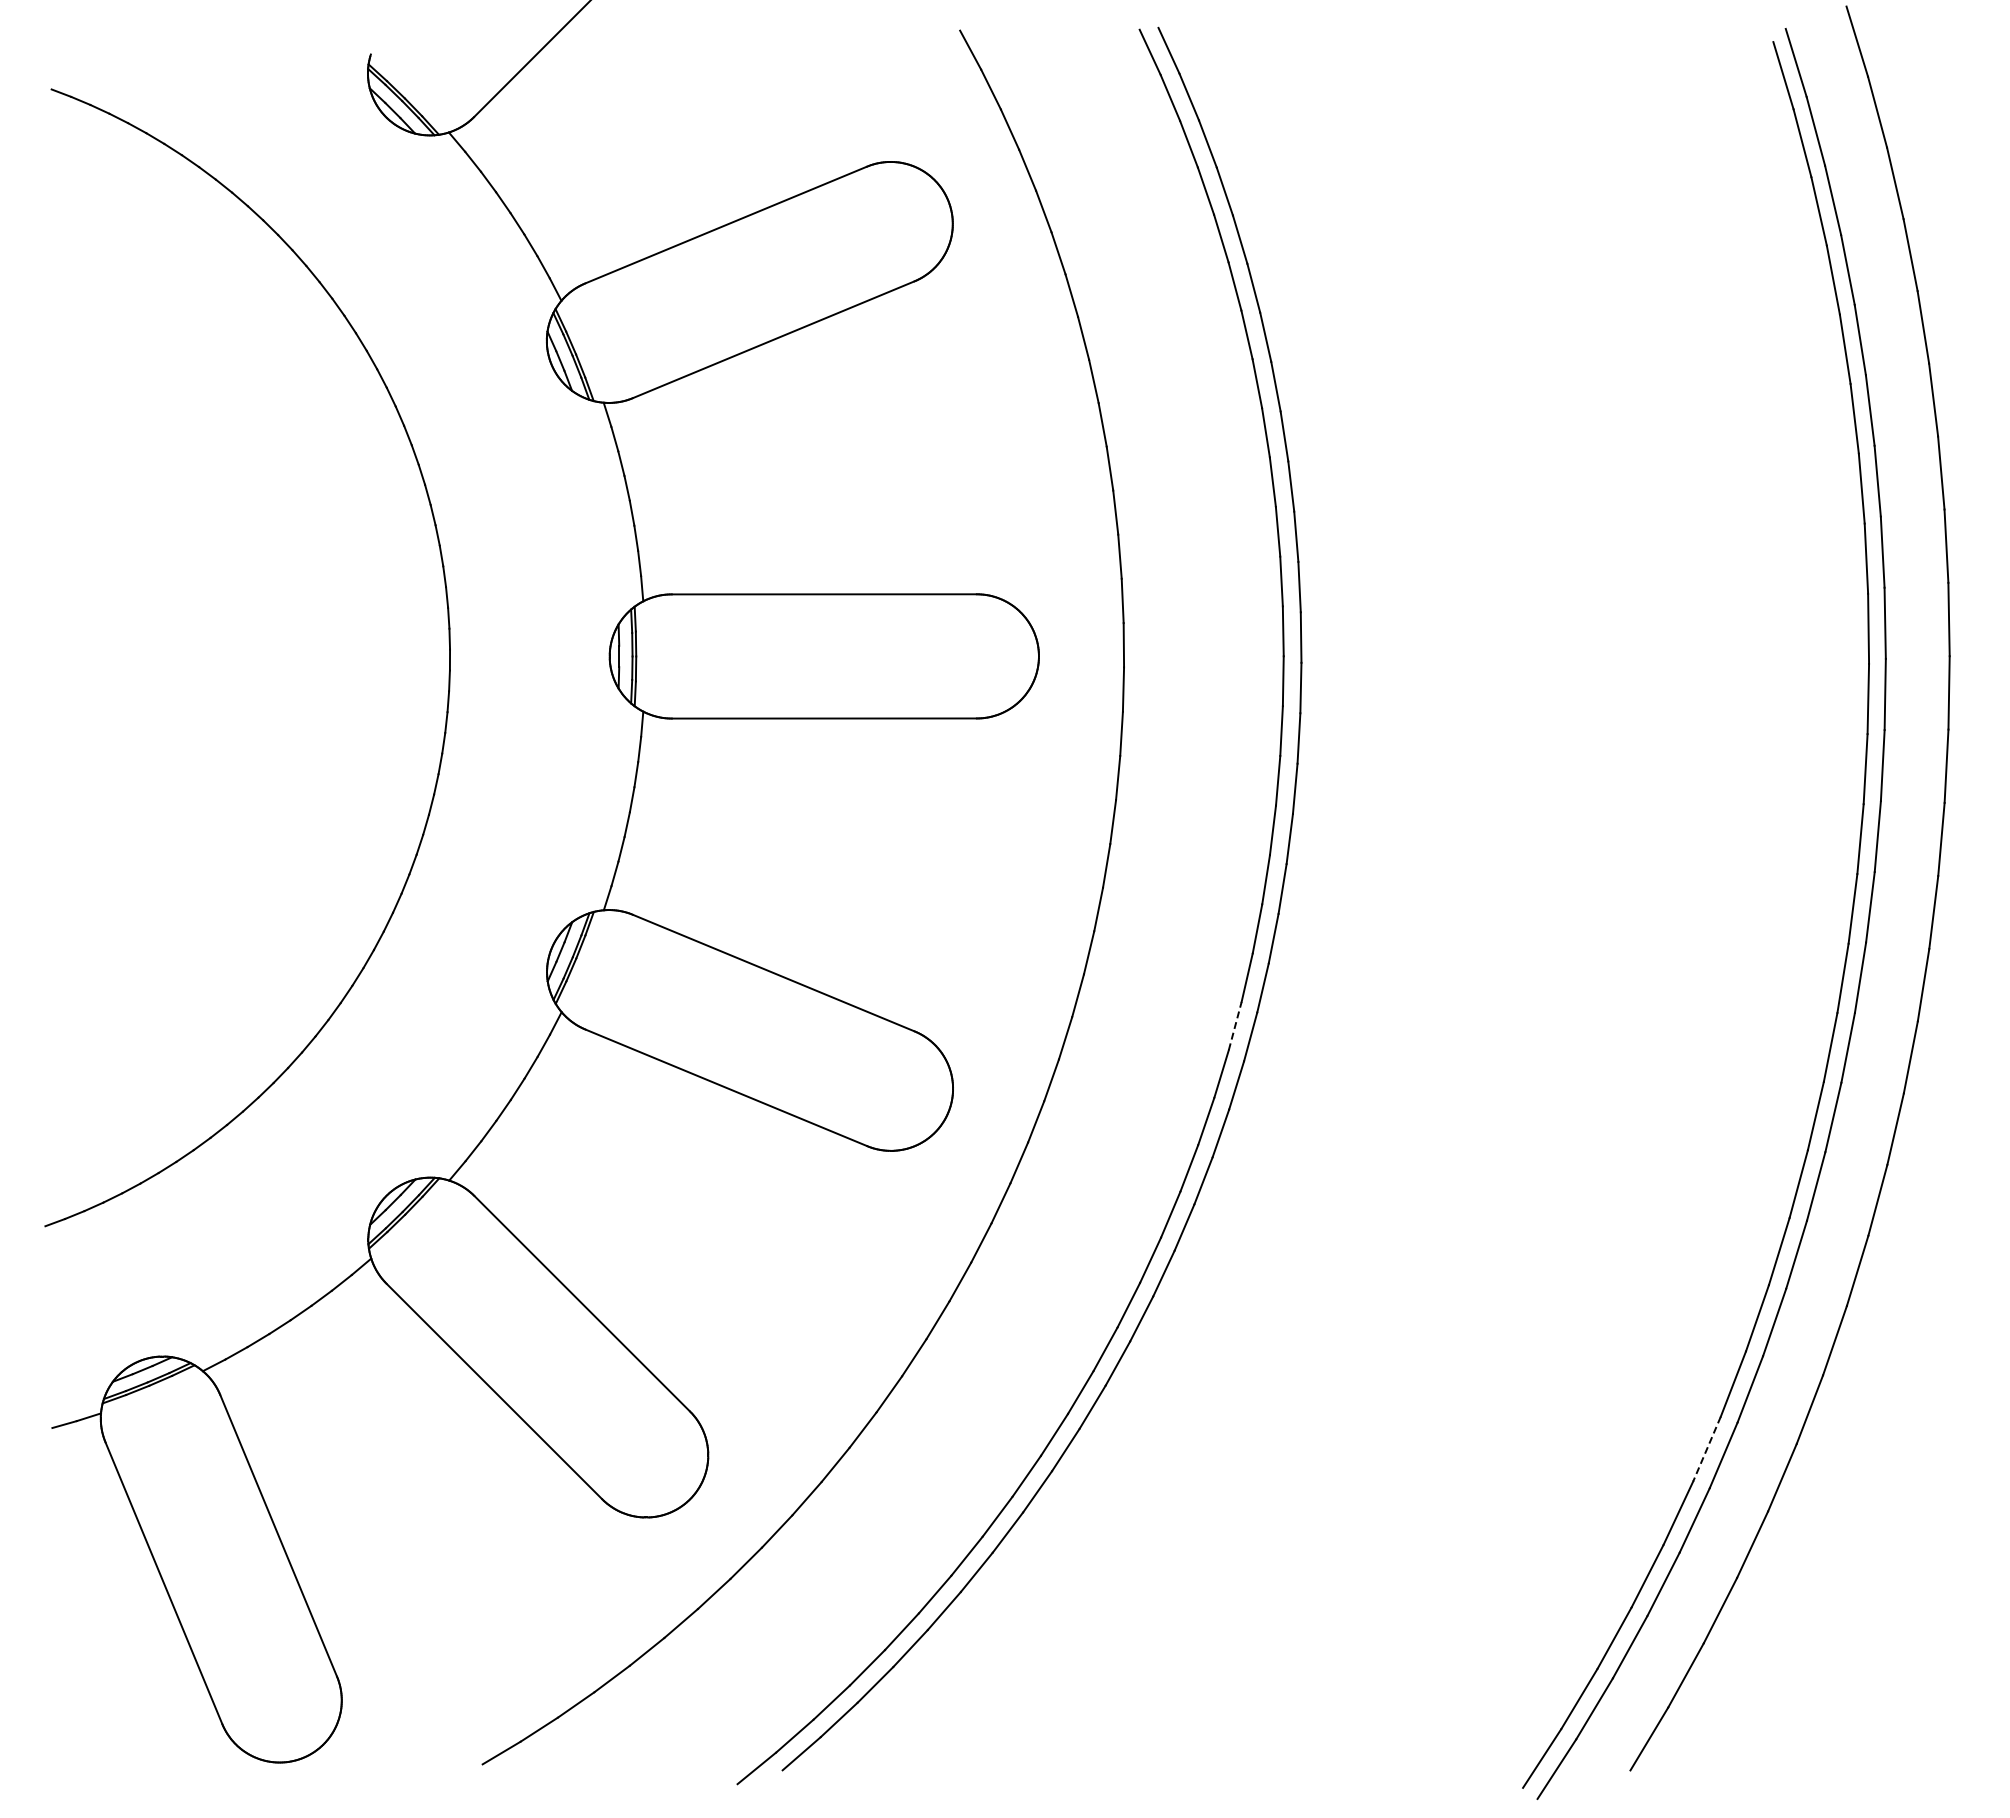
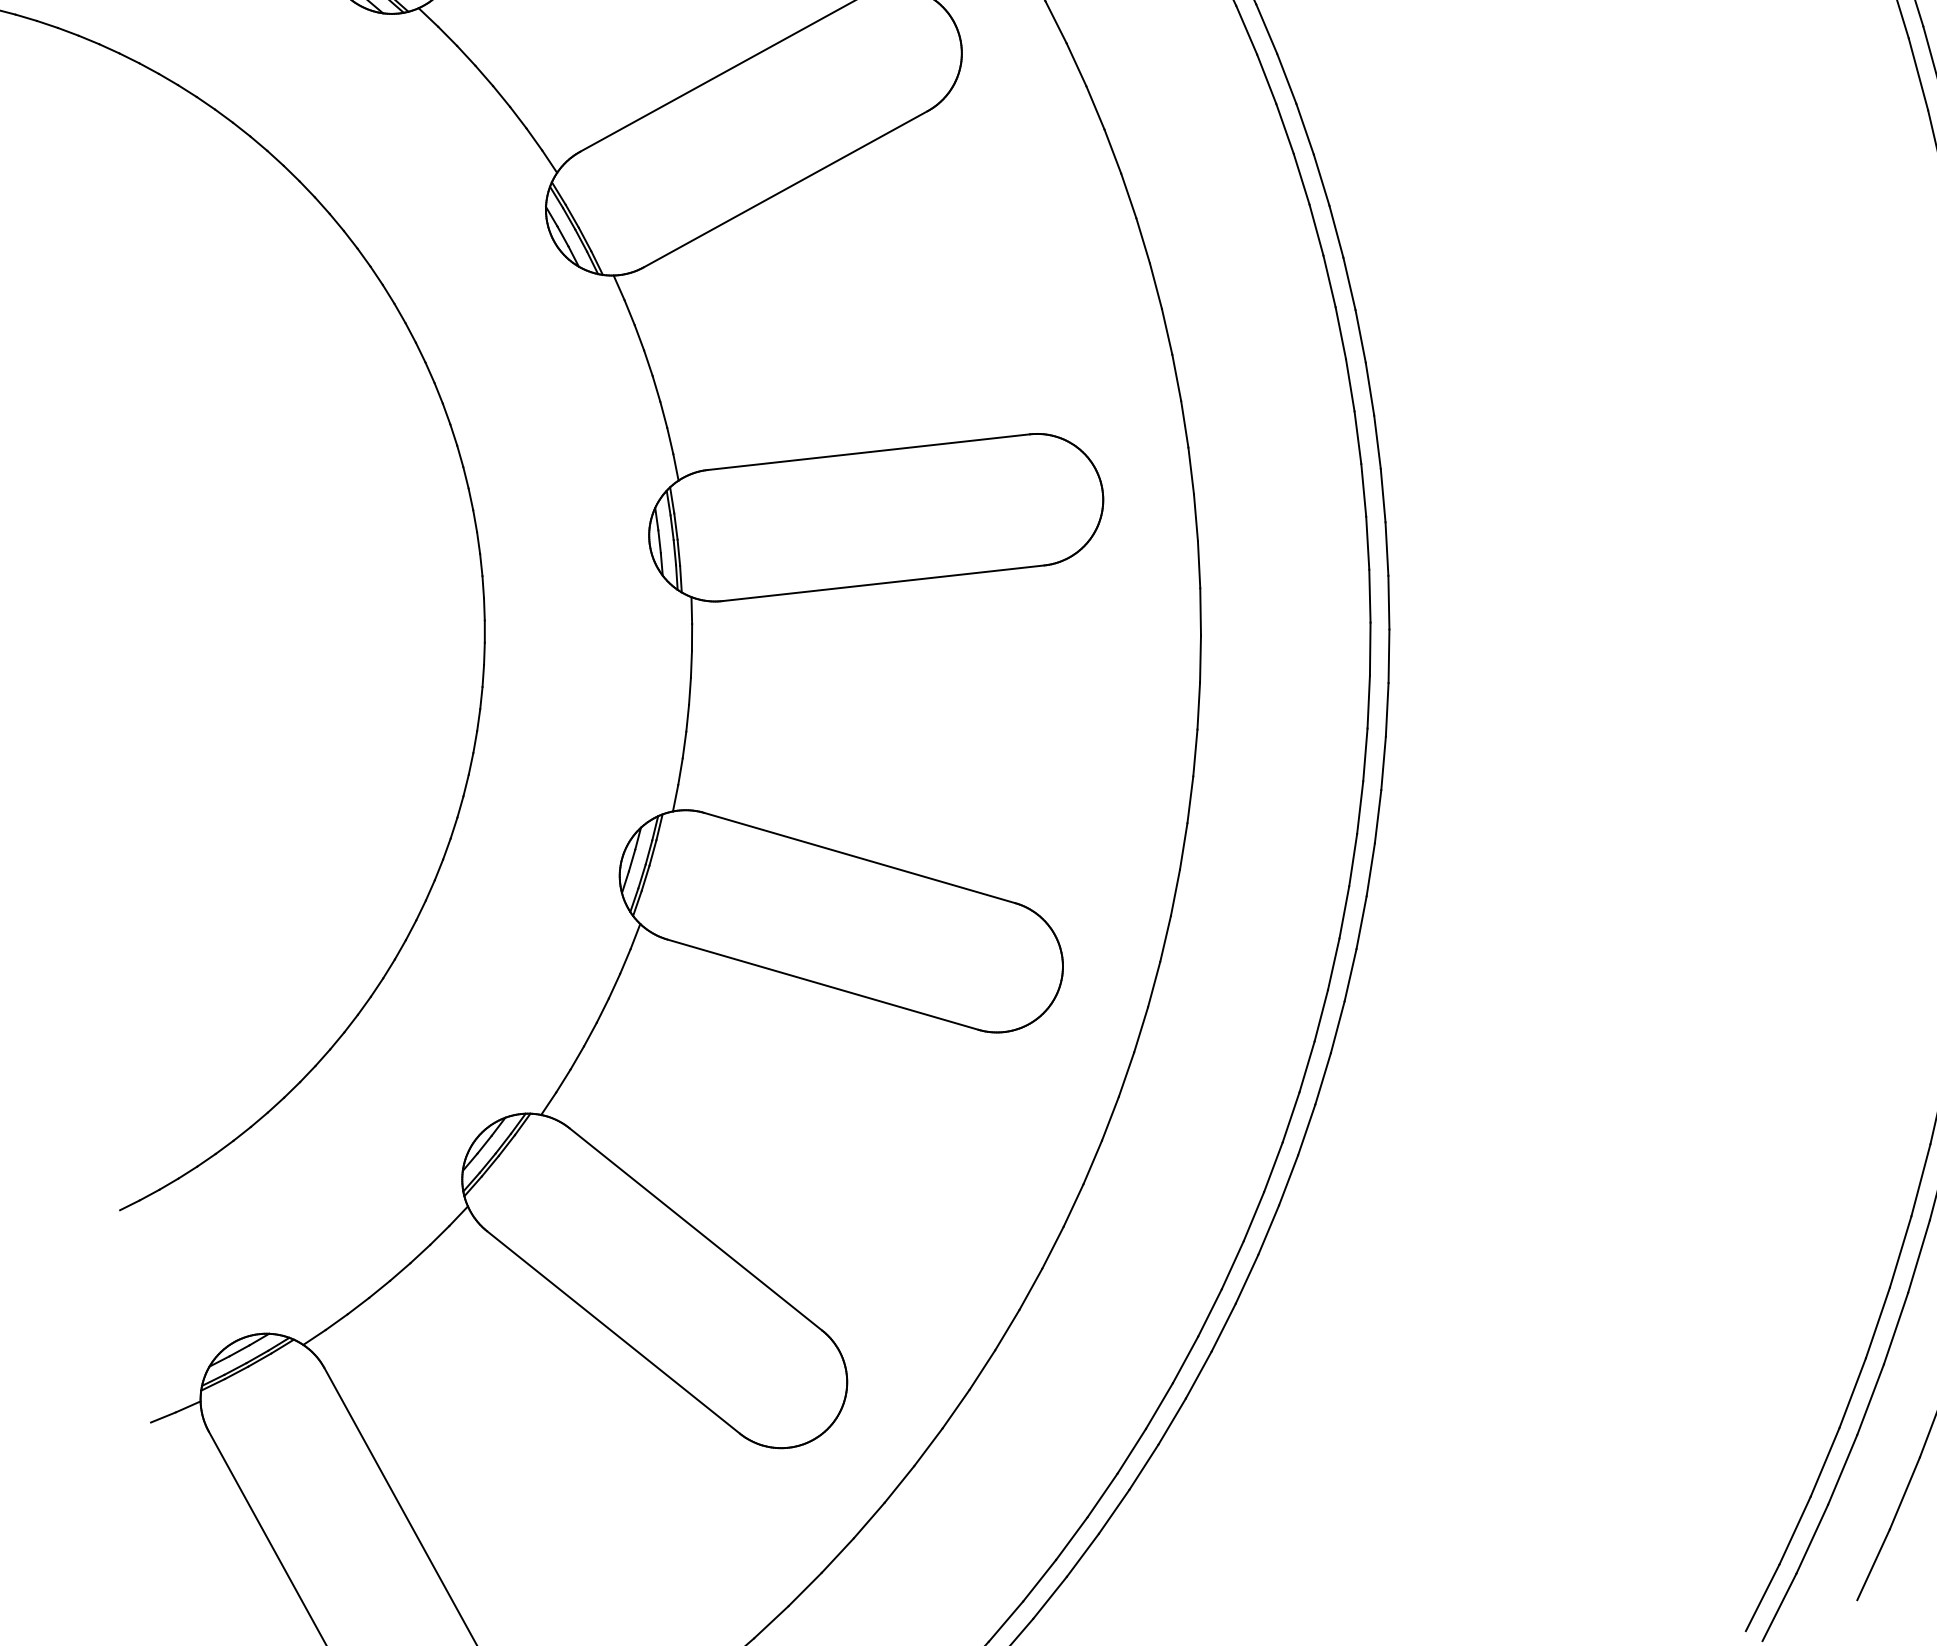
line: (1235, 1026) -> (1353, 860), dashed -> solid
line: (1706, 1449) -> (1900, 1252), dashed -> solid

